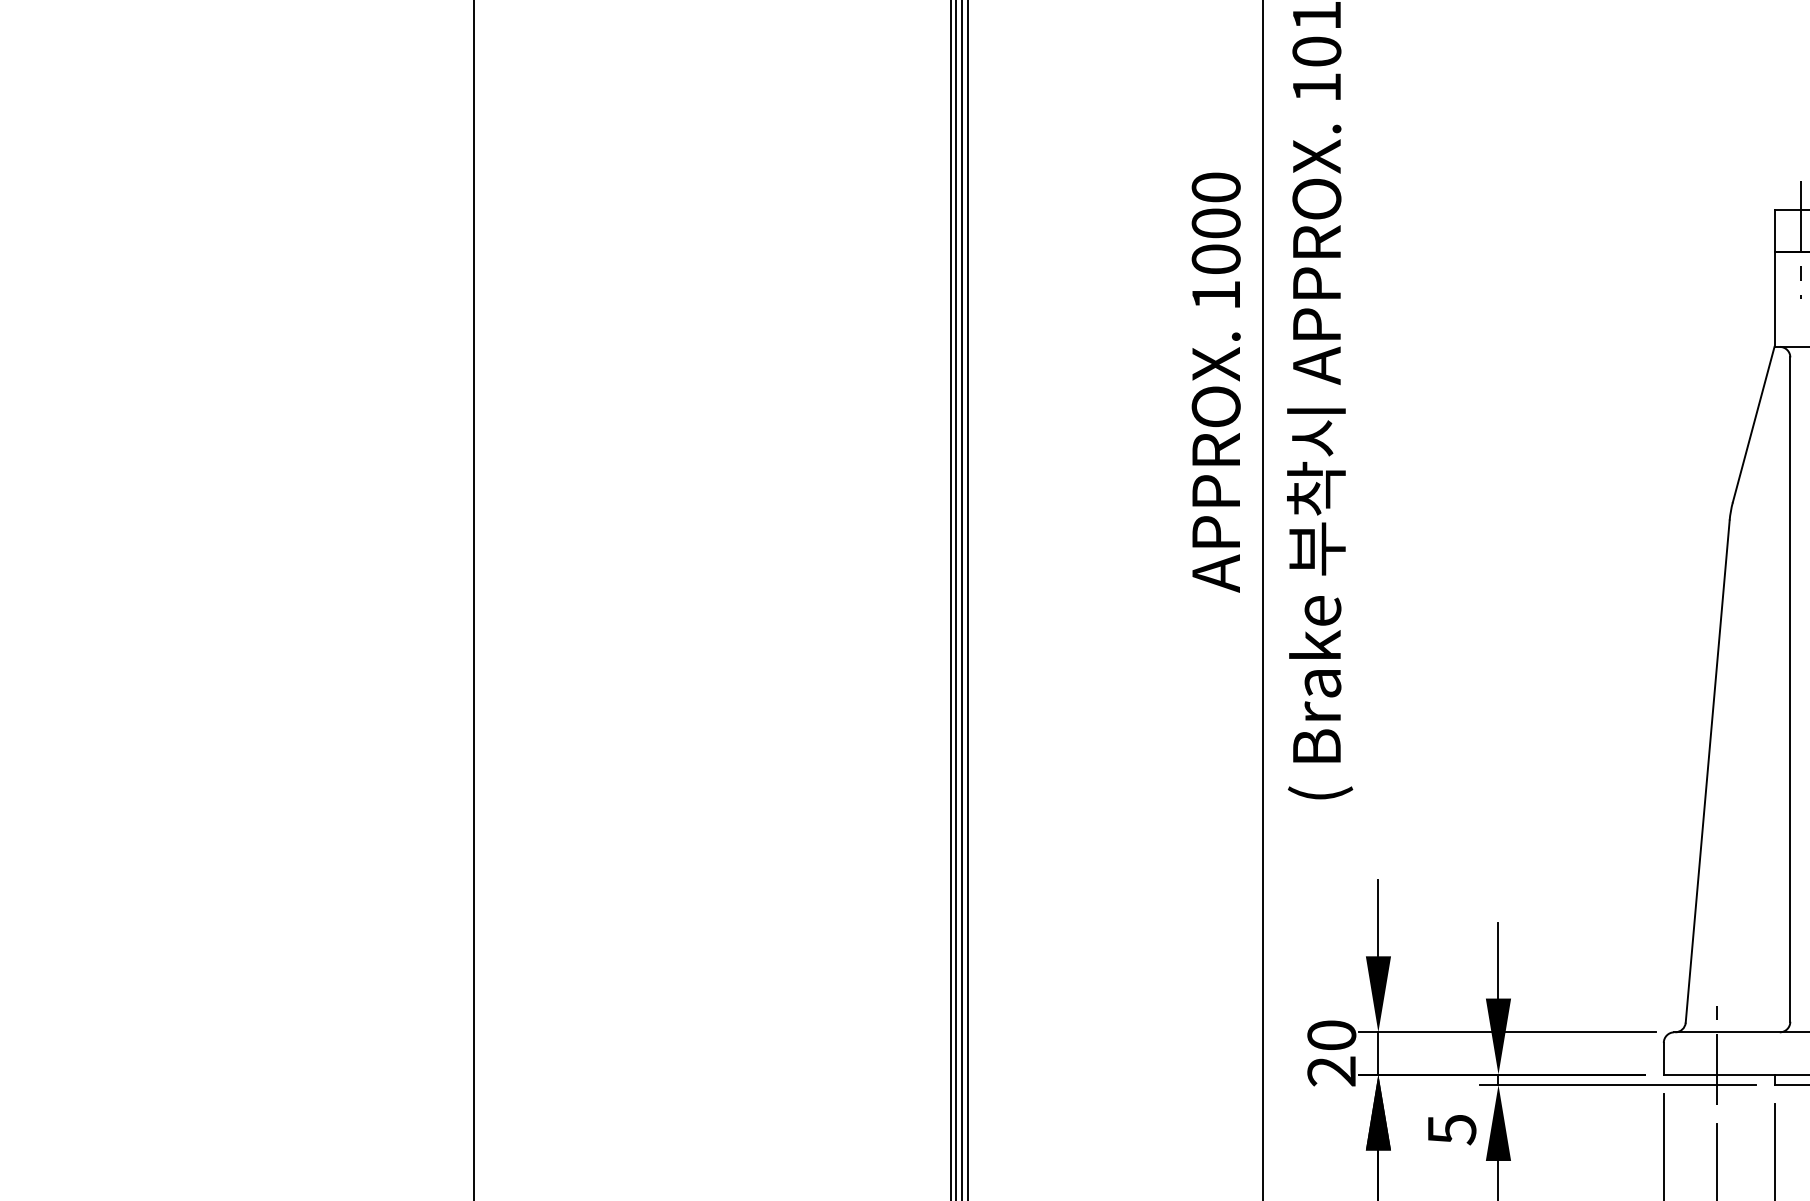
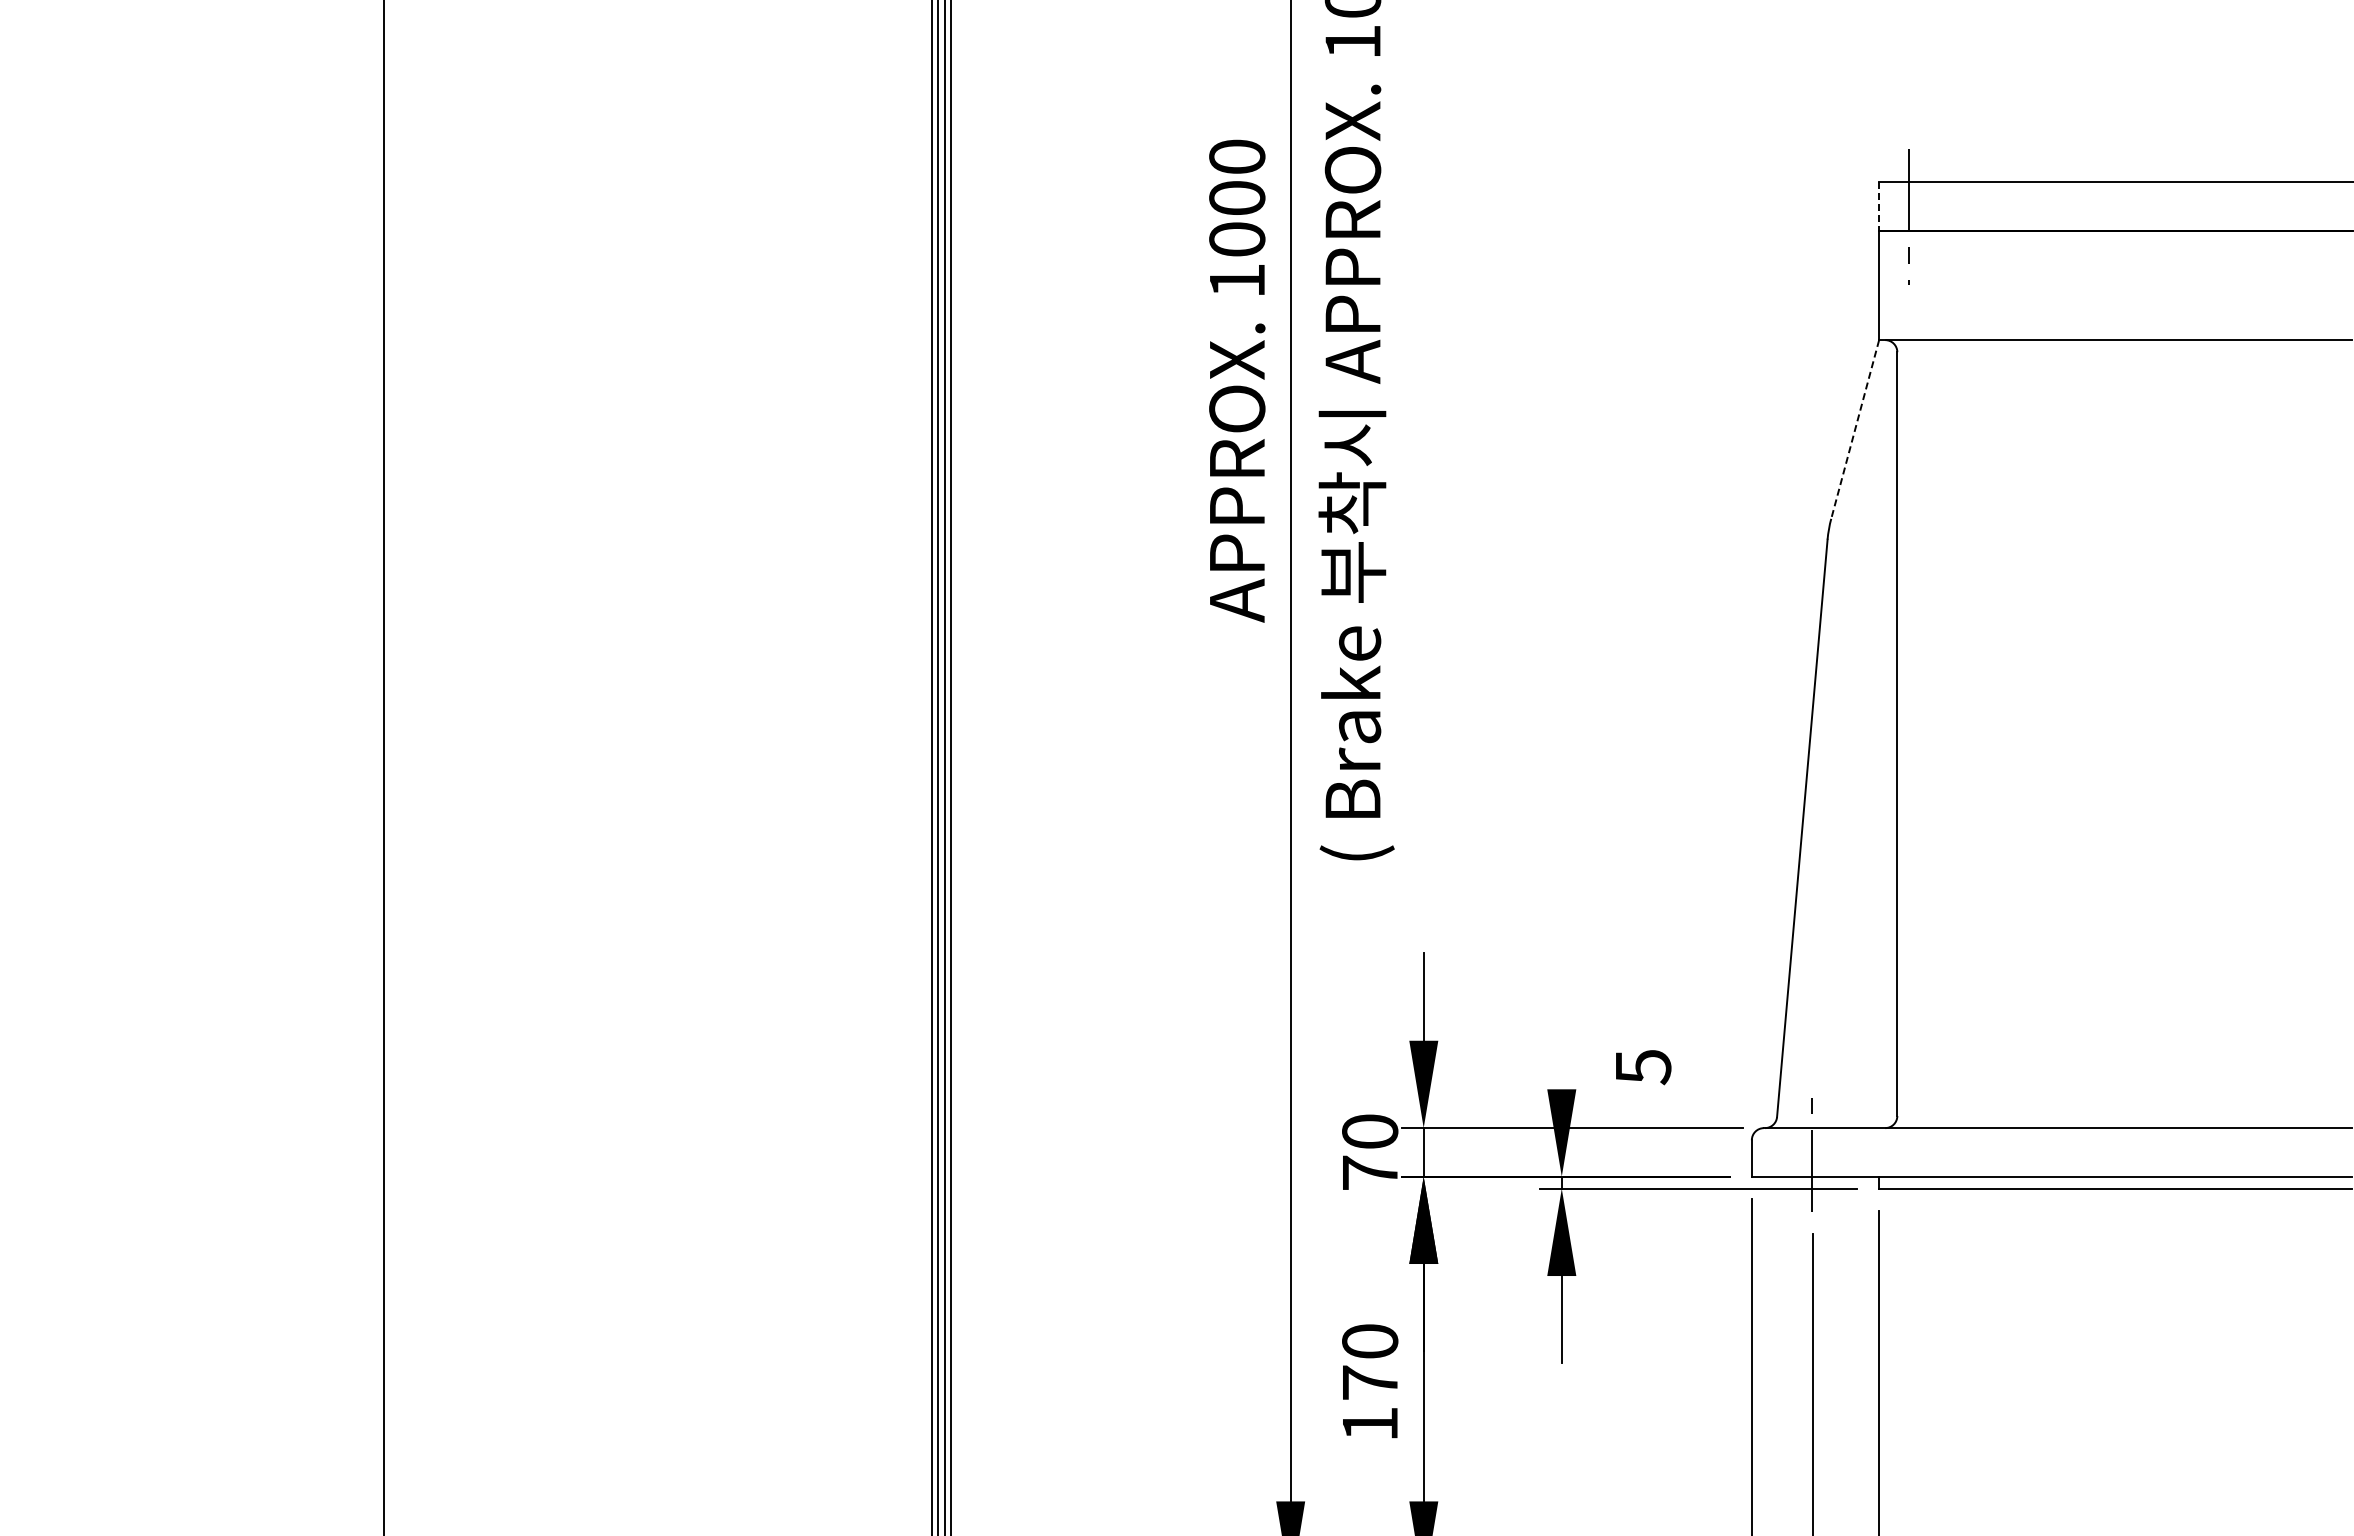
line: (1774, 231) -> (1879, 207), solid -> dashed
line: (1753, 424) -> (1855, 429), solid -> dashed
line: (1498, 960) -> (1561, 1045), removed
text: (1331, 1070) -> (1369, 1172), 20 -> 70
text: (1452, 1130) -> (1643, 1067), moved

